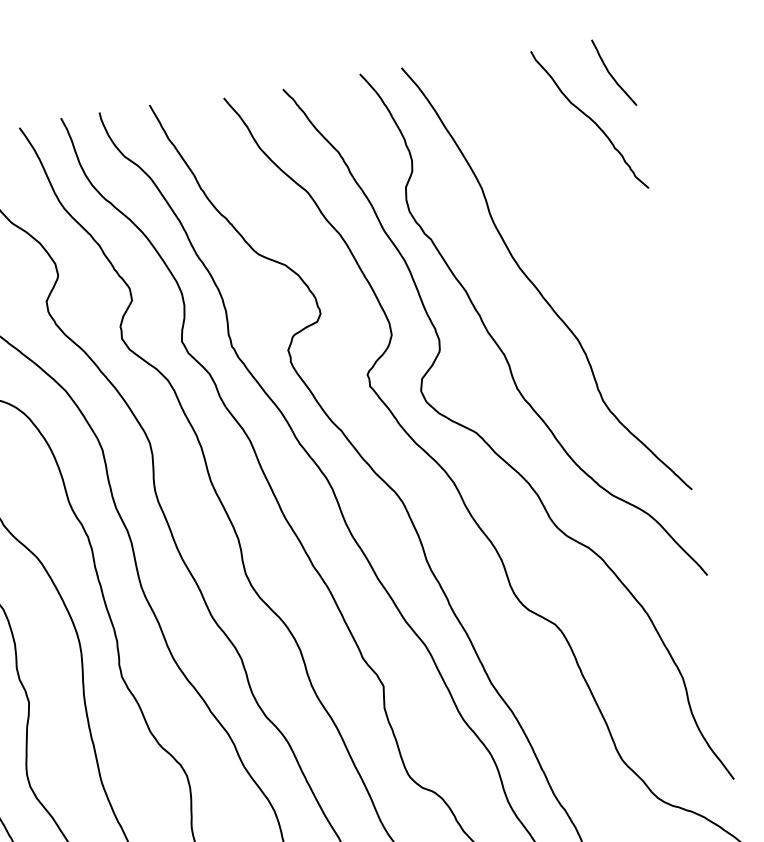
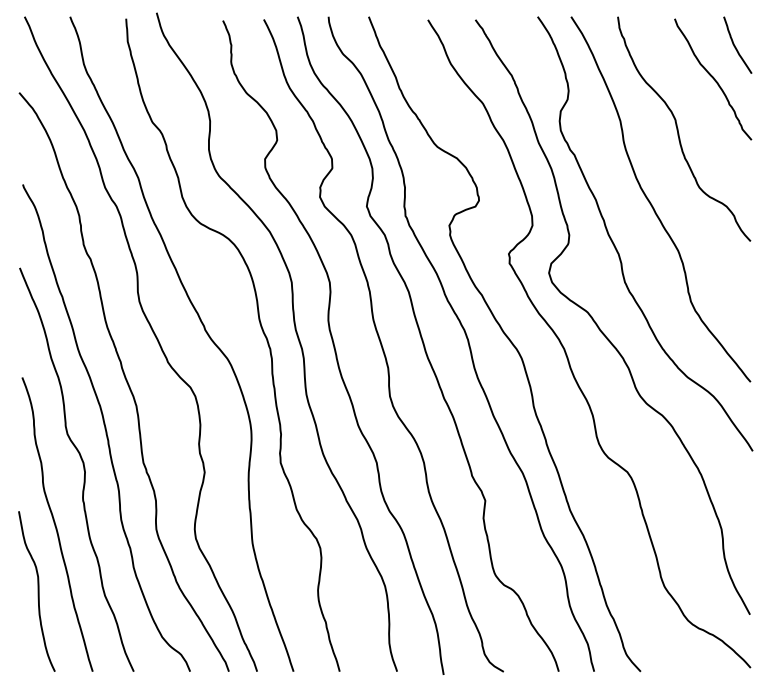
curve: (555, 187) -> (678, 128), added

